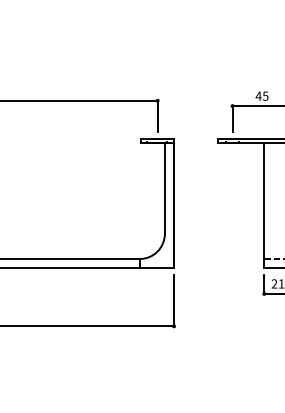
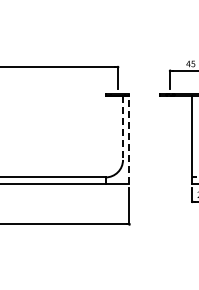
line: (165, 188) -> (123, 128), solid -> dashed
line: (174, 203) -> (129, 138), solid -> dashed

